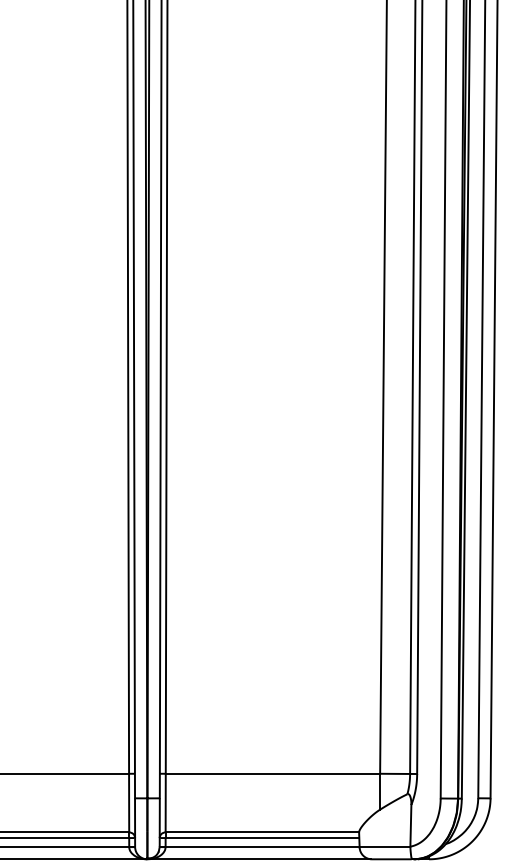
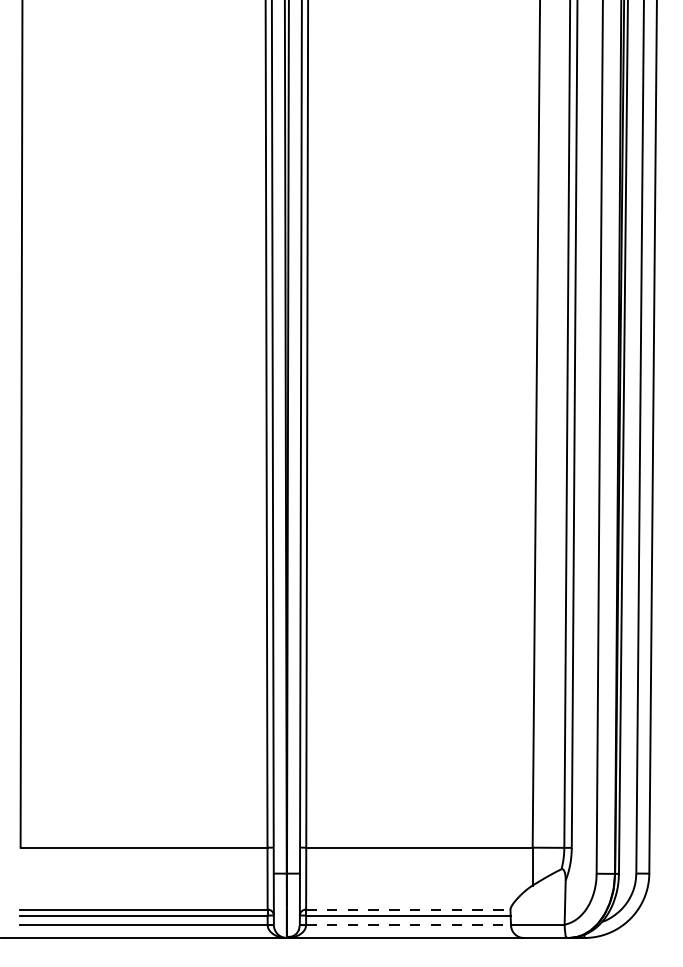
line: (262, 832) -> (408, 909), solid -> dashed
line: (263, 847) -> (409, 925), solid -> dashed

